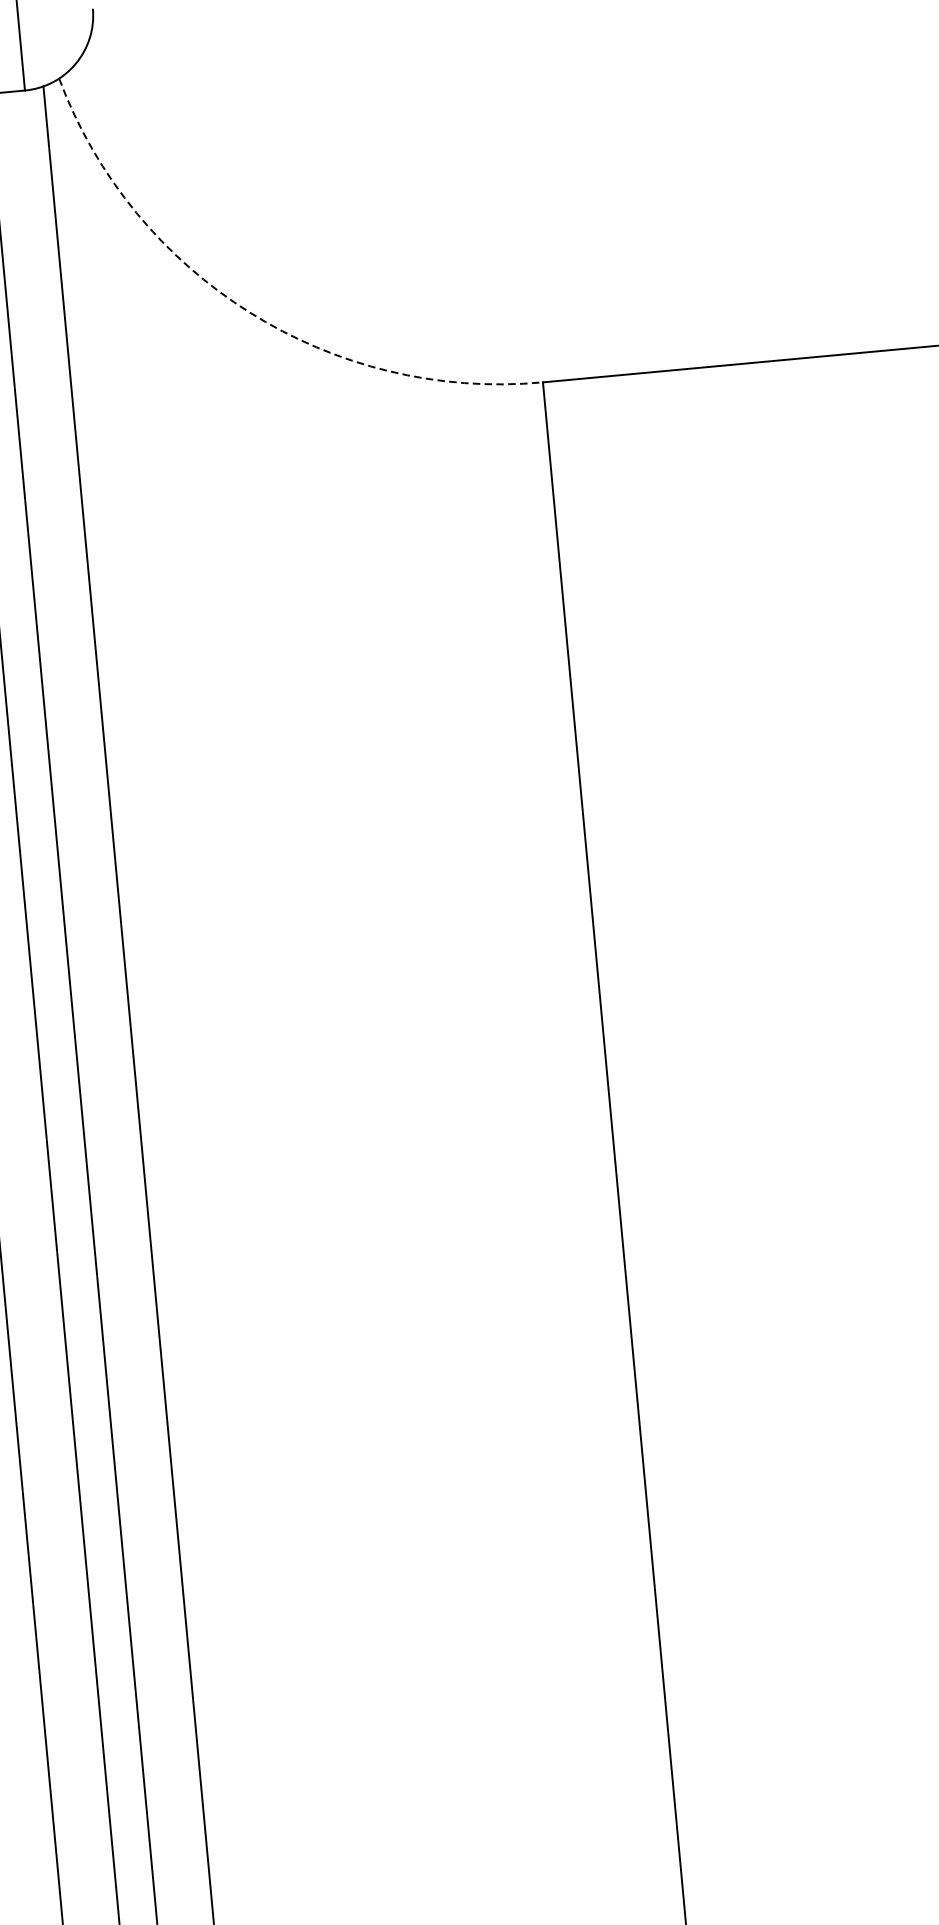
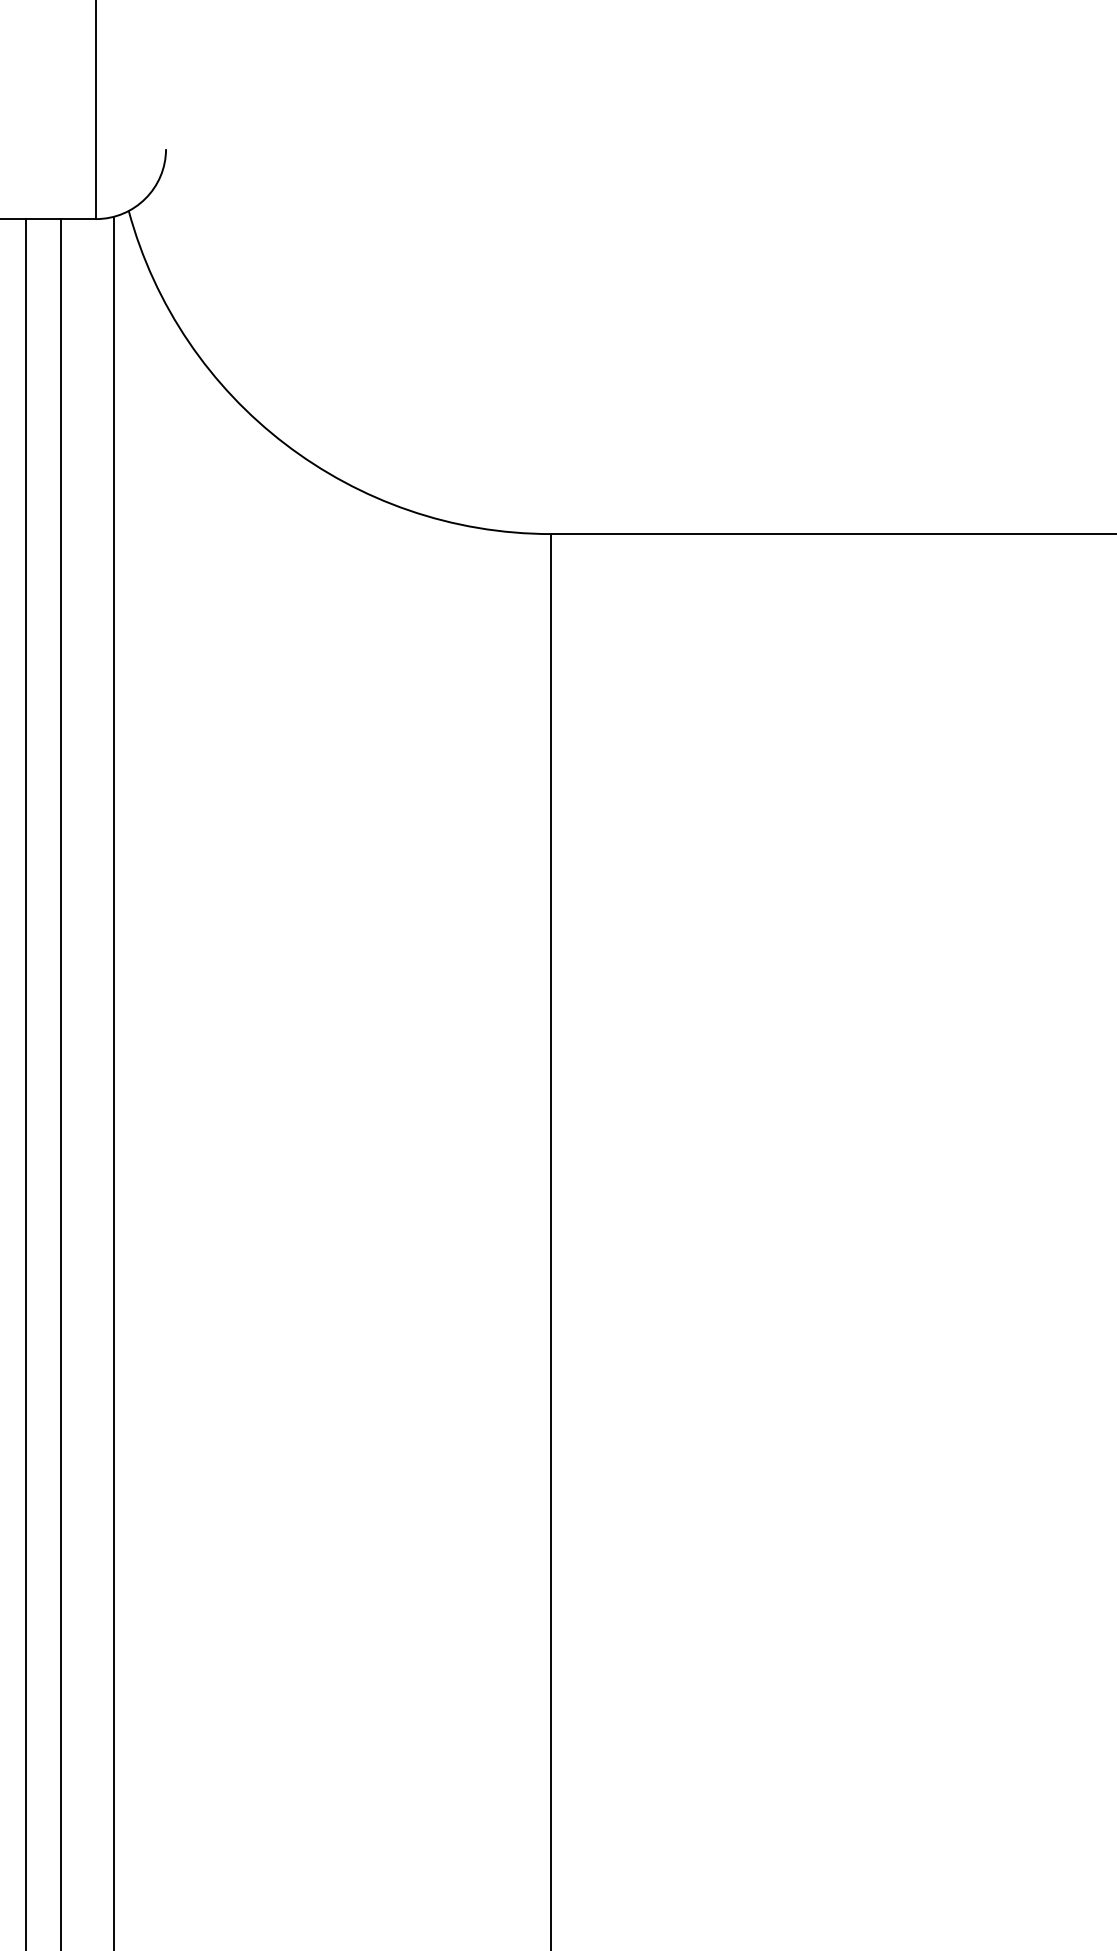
arc: (250, 312) -> (285, 444), dashed -> solid

